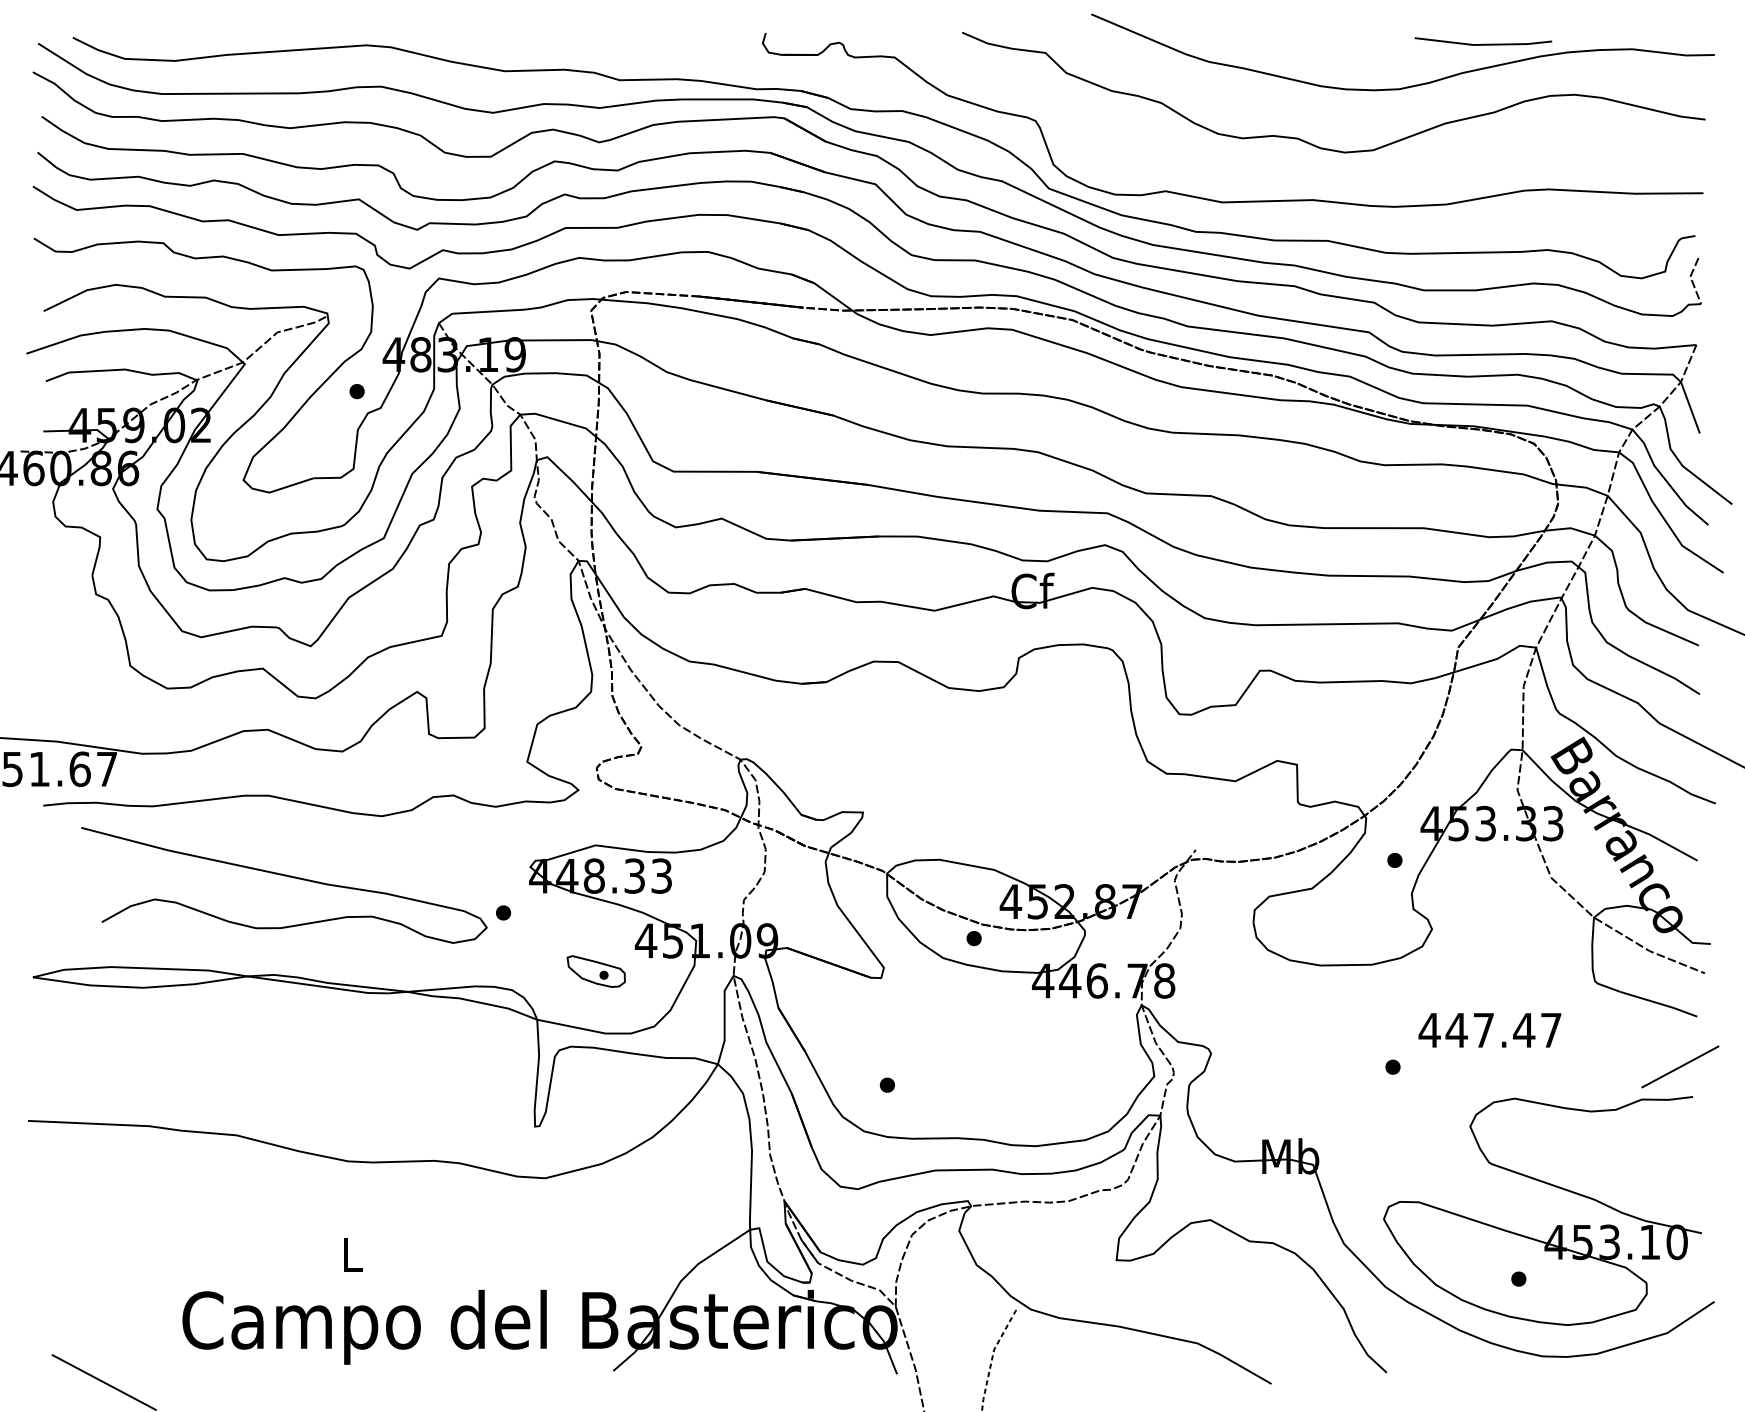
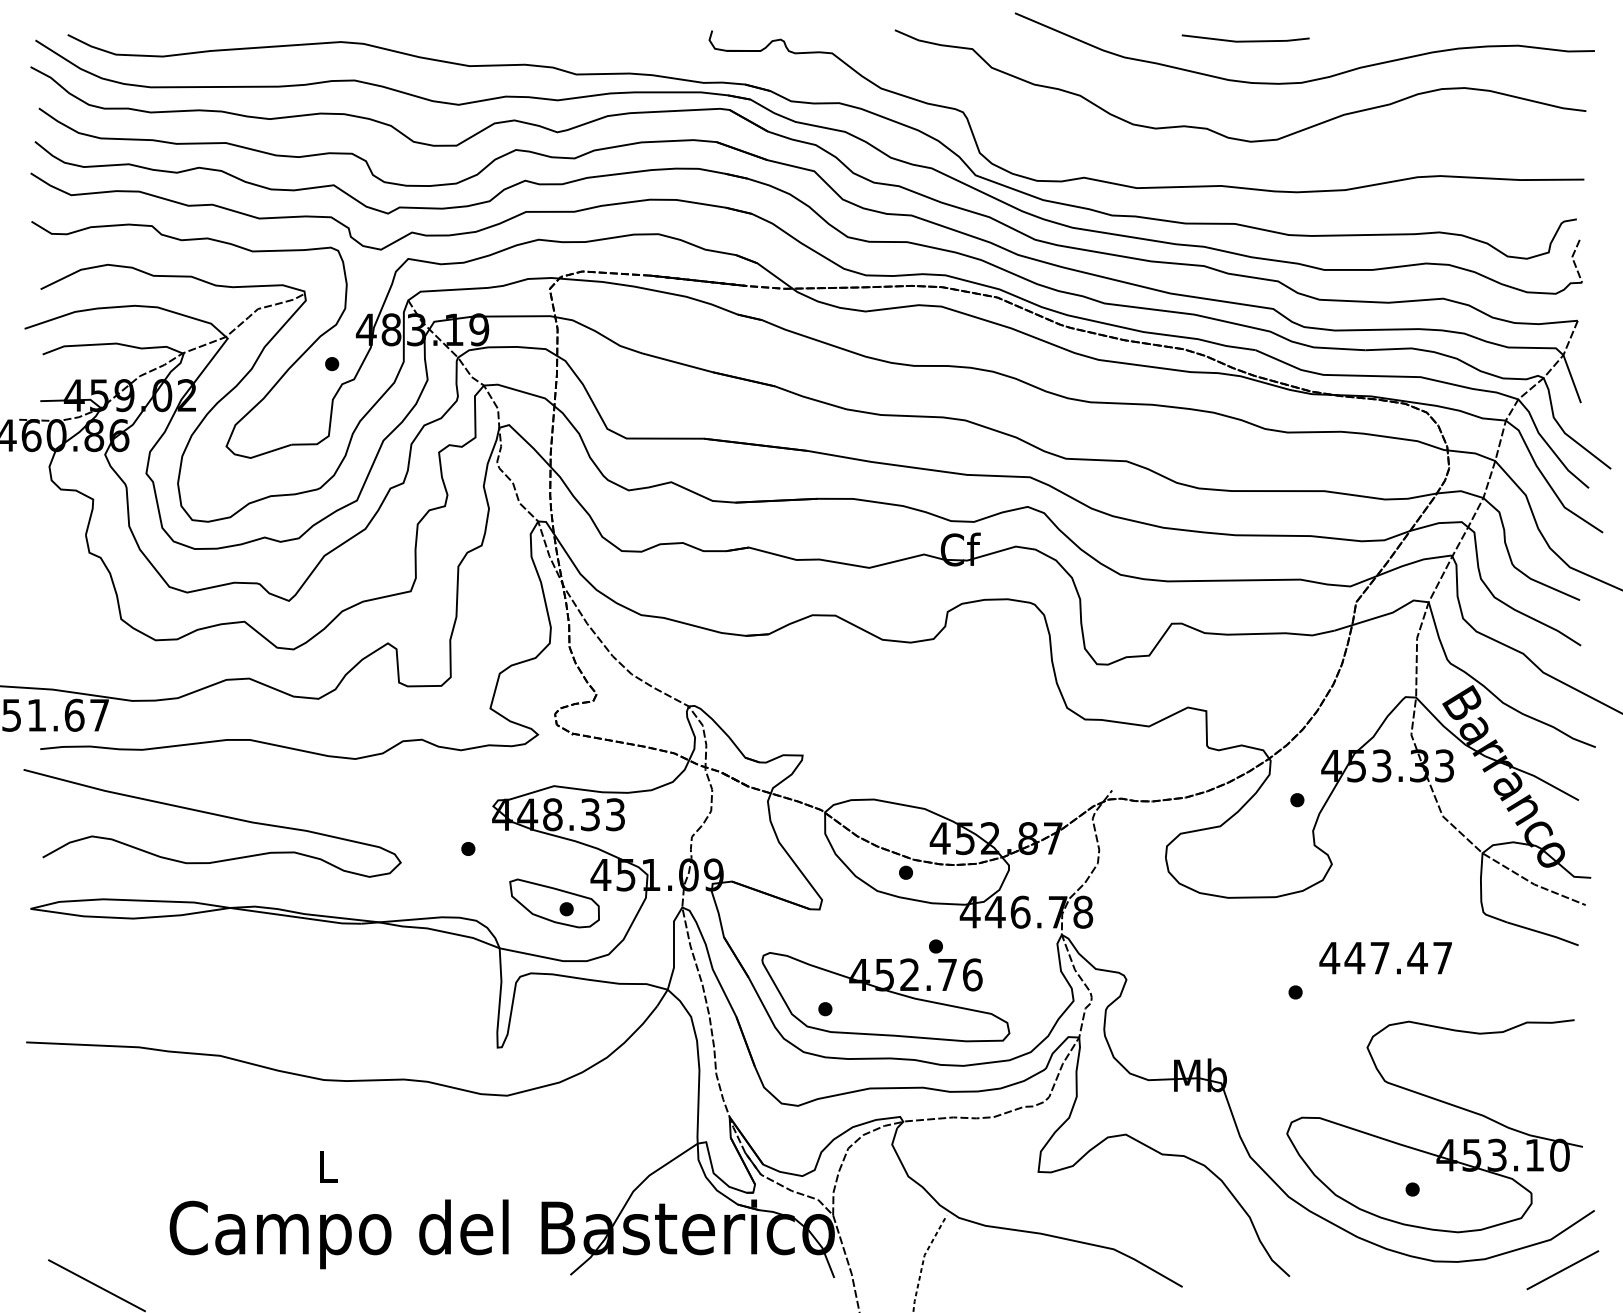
line: (1483, 43) -> (1245, 40), moved
curve: (286, 876) -> (214, 815), moved
part: (596, 971) -> (554, 903), size x1.67
part: (952, 1065) -> (885, 990), added
line: (1679, 1067) -> (1562, 1270), moved

